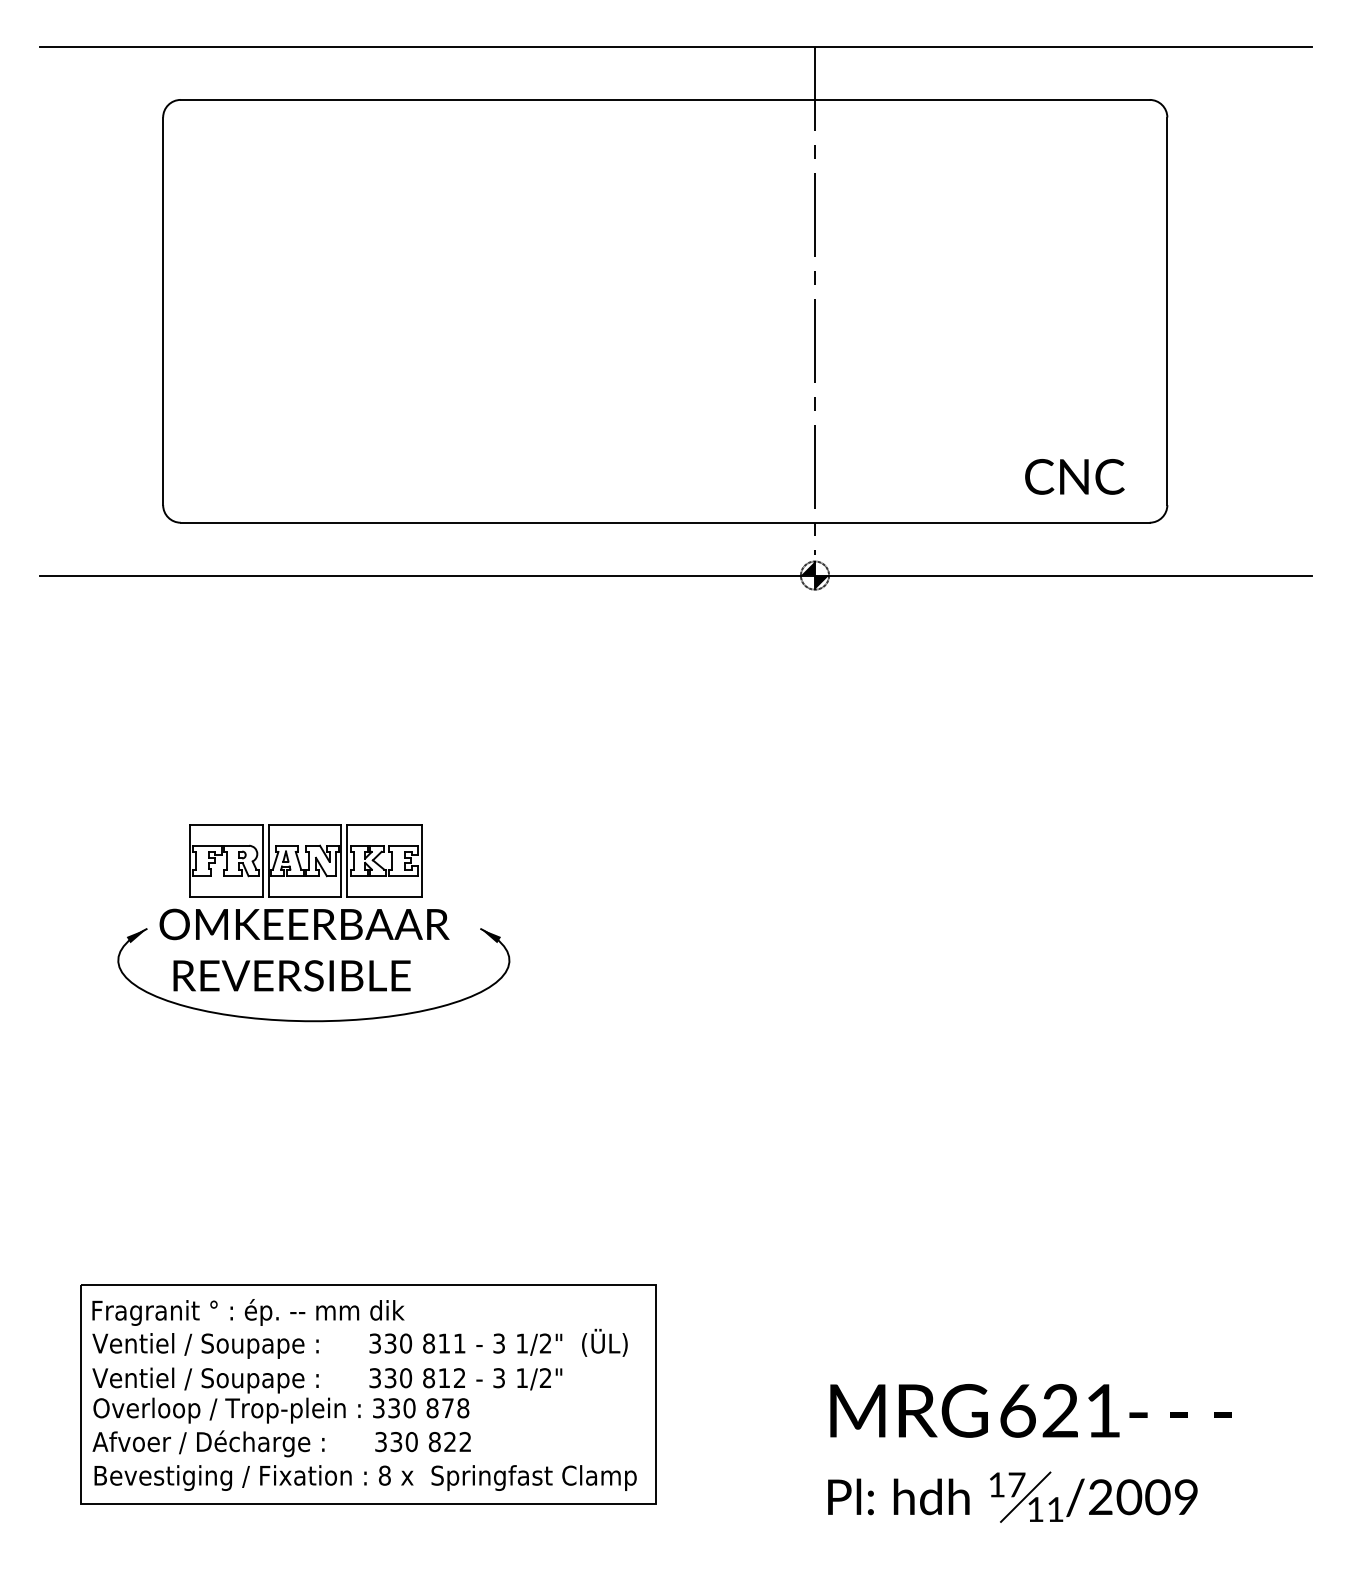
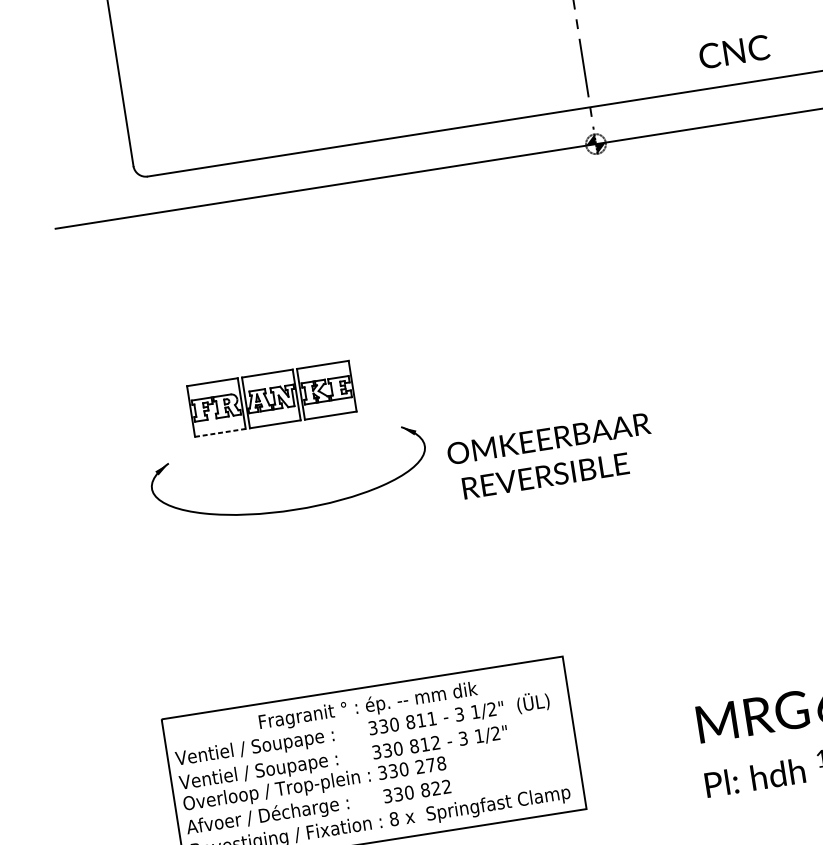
text: (1074, 476) -> (734, 51), moved
line: (226, 897) -> (220, 433), solid -> dashed
text: (304, 949) -> (551, 456), moved
text: (248, 1312) -> (368, 706), moved
text: (432, 1408) -> (420, 767), 878 -> 278

